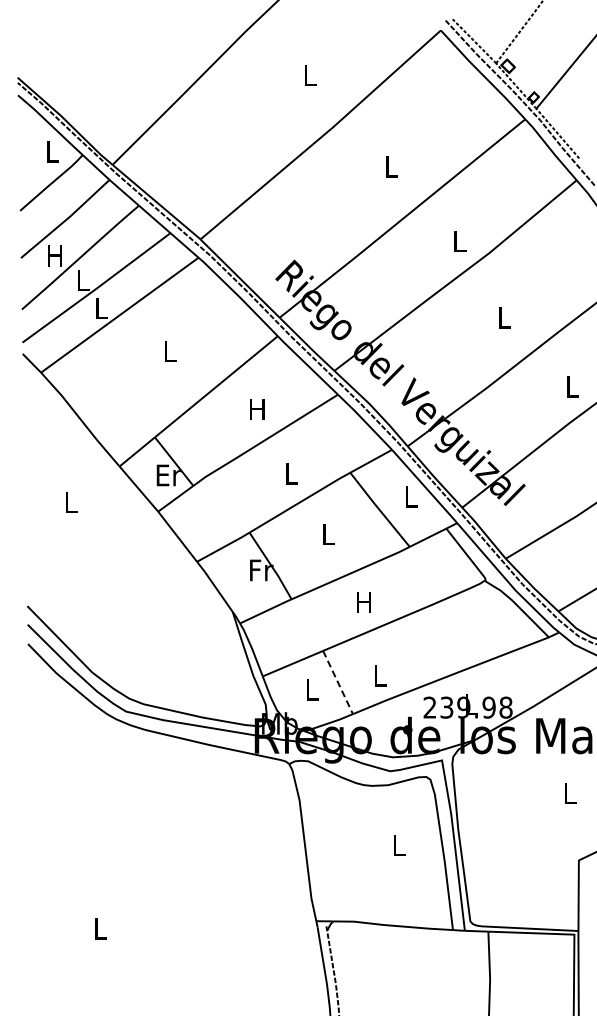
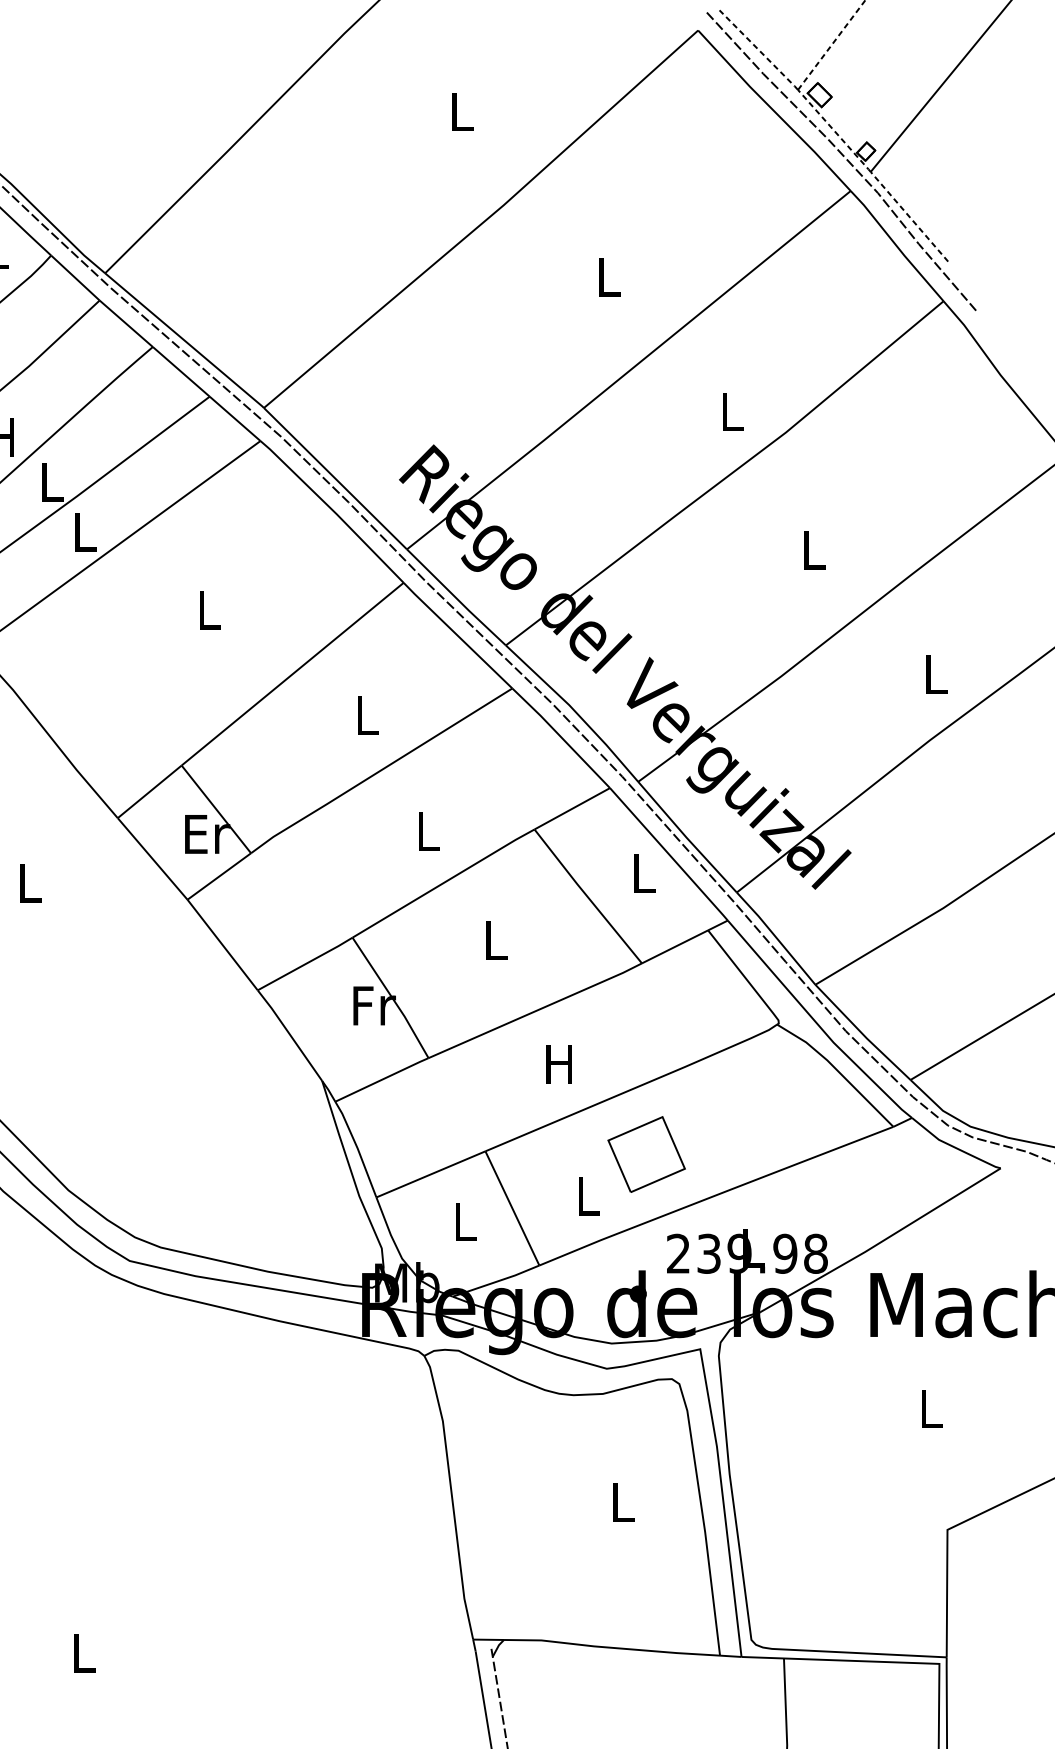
text: (257, 409) -> (366, 715), H -> L
part: (412, 652) -> (646, 1154), added
line: (338, 682) -> (513, 1208), dashed -> solid

